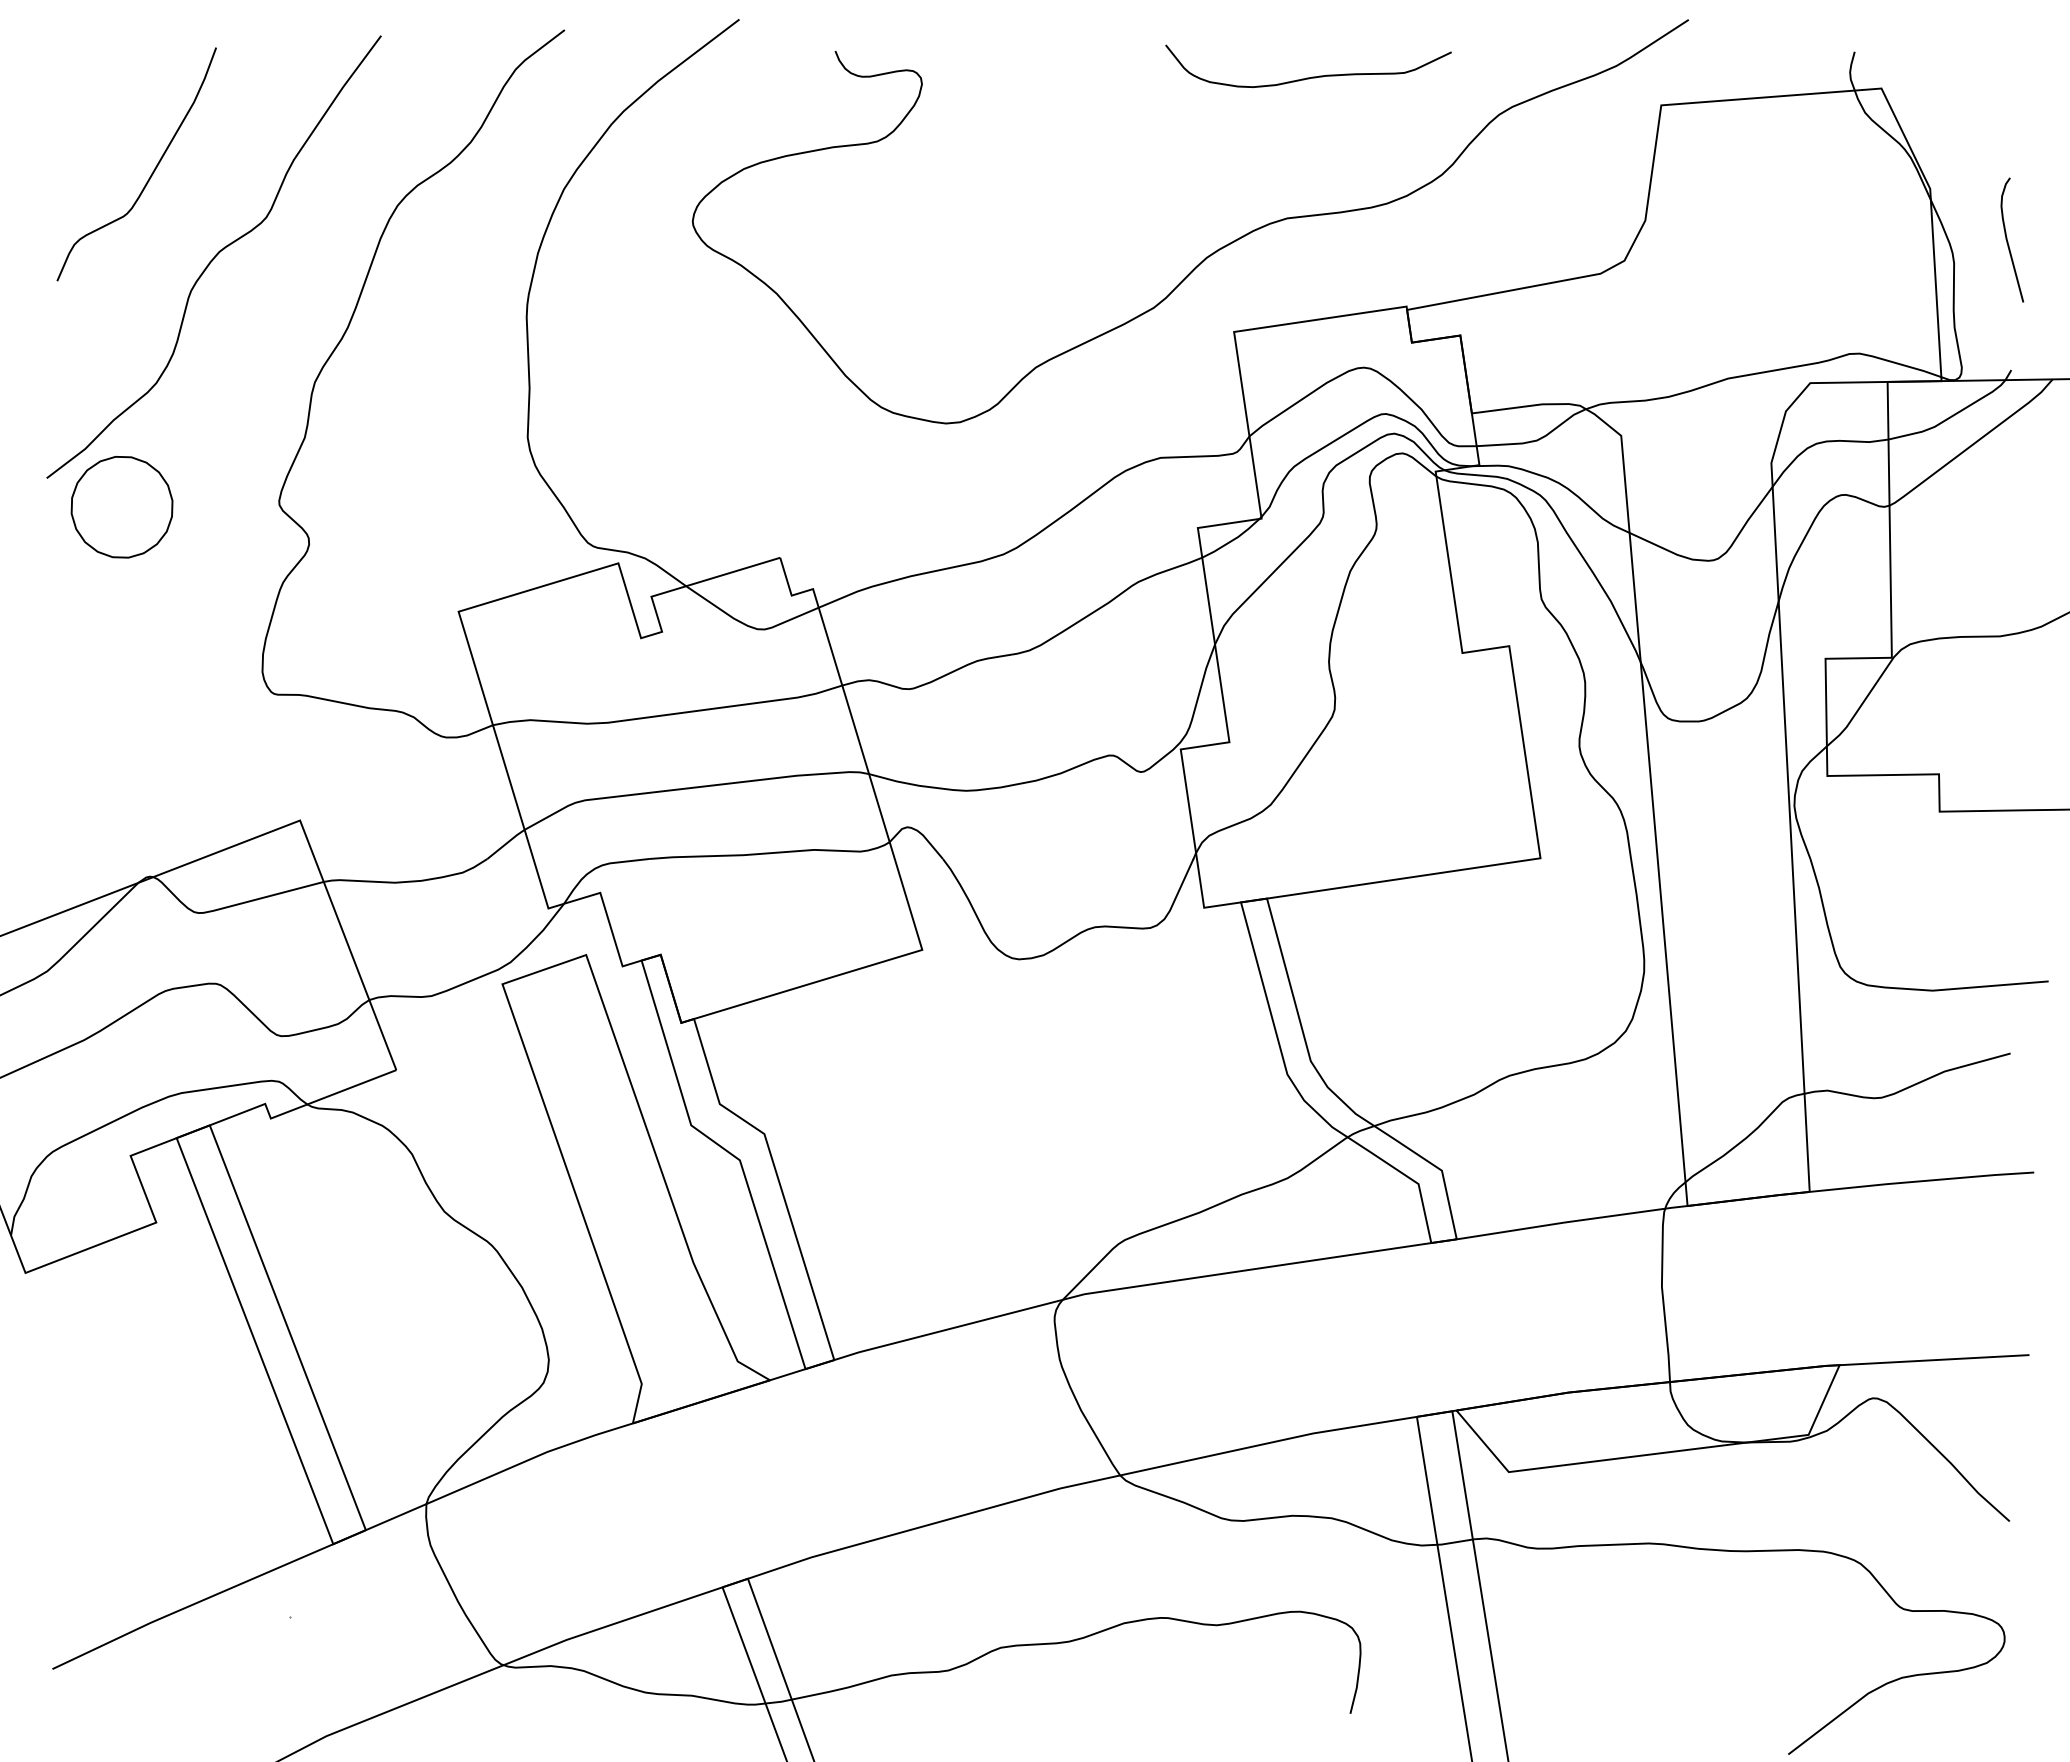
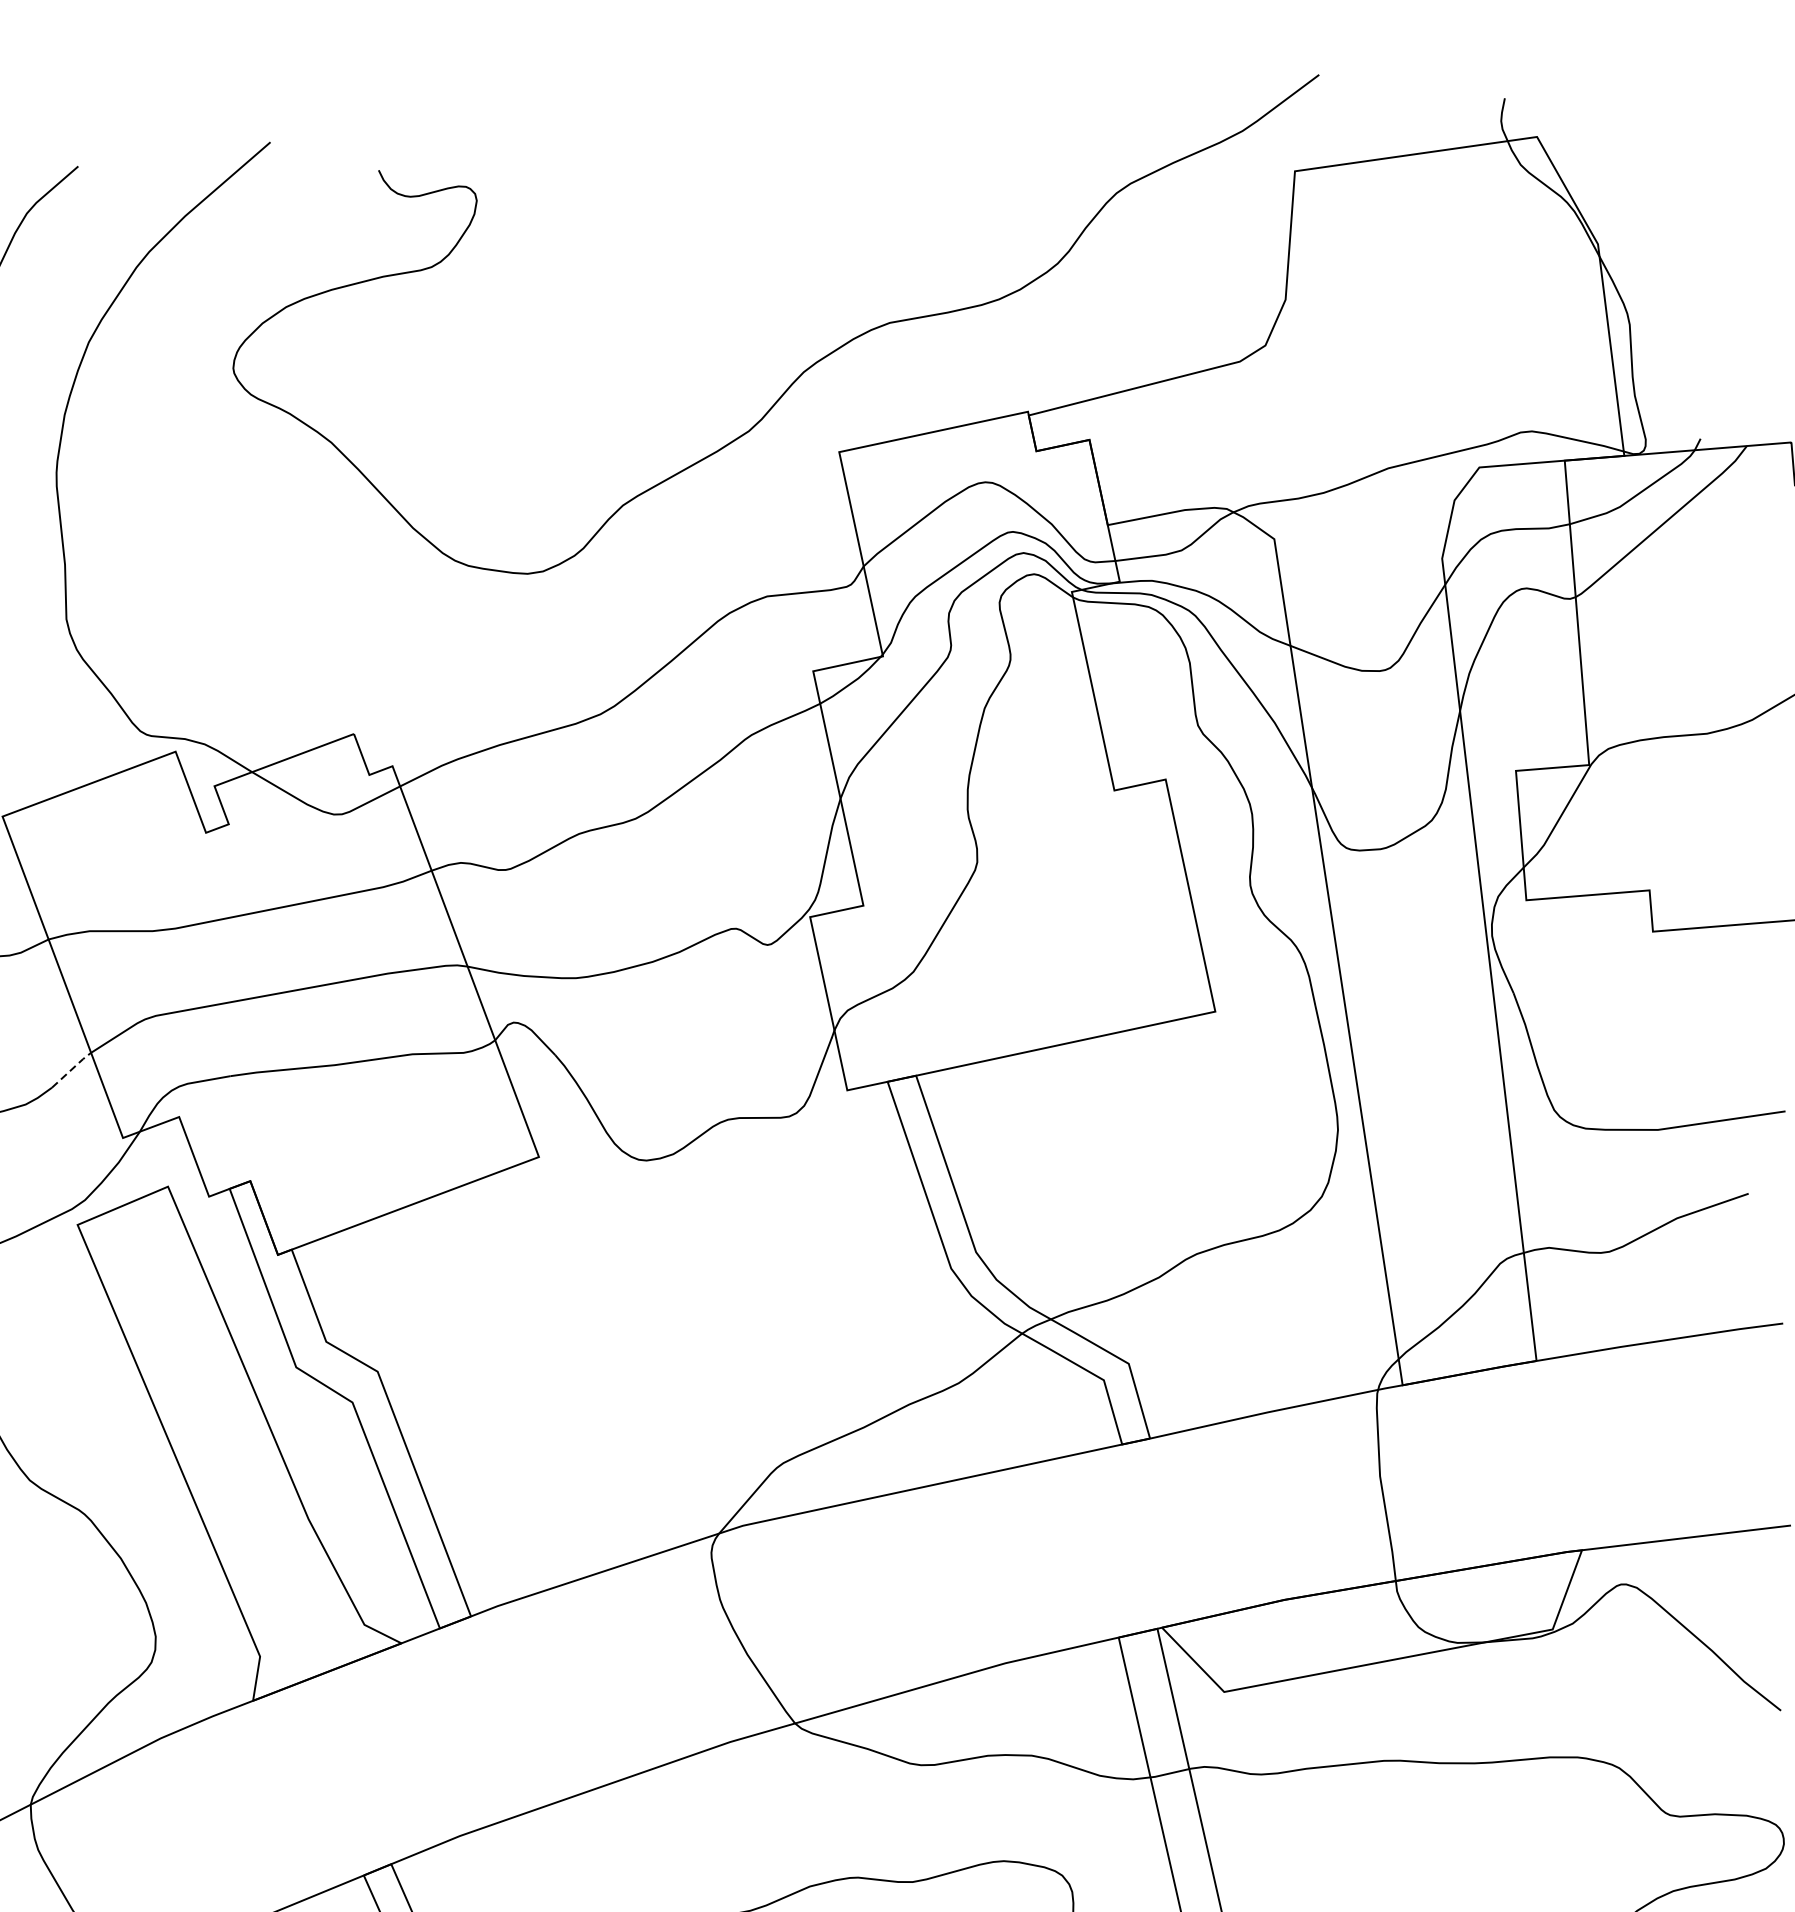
curve: (1312, 76) -> (907, 164), removed
curve: (2008, 241) -> (1688, 296), removed
line: (506, 843) -> (72, 1069), solid -> dashed

